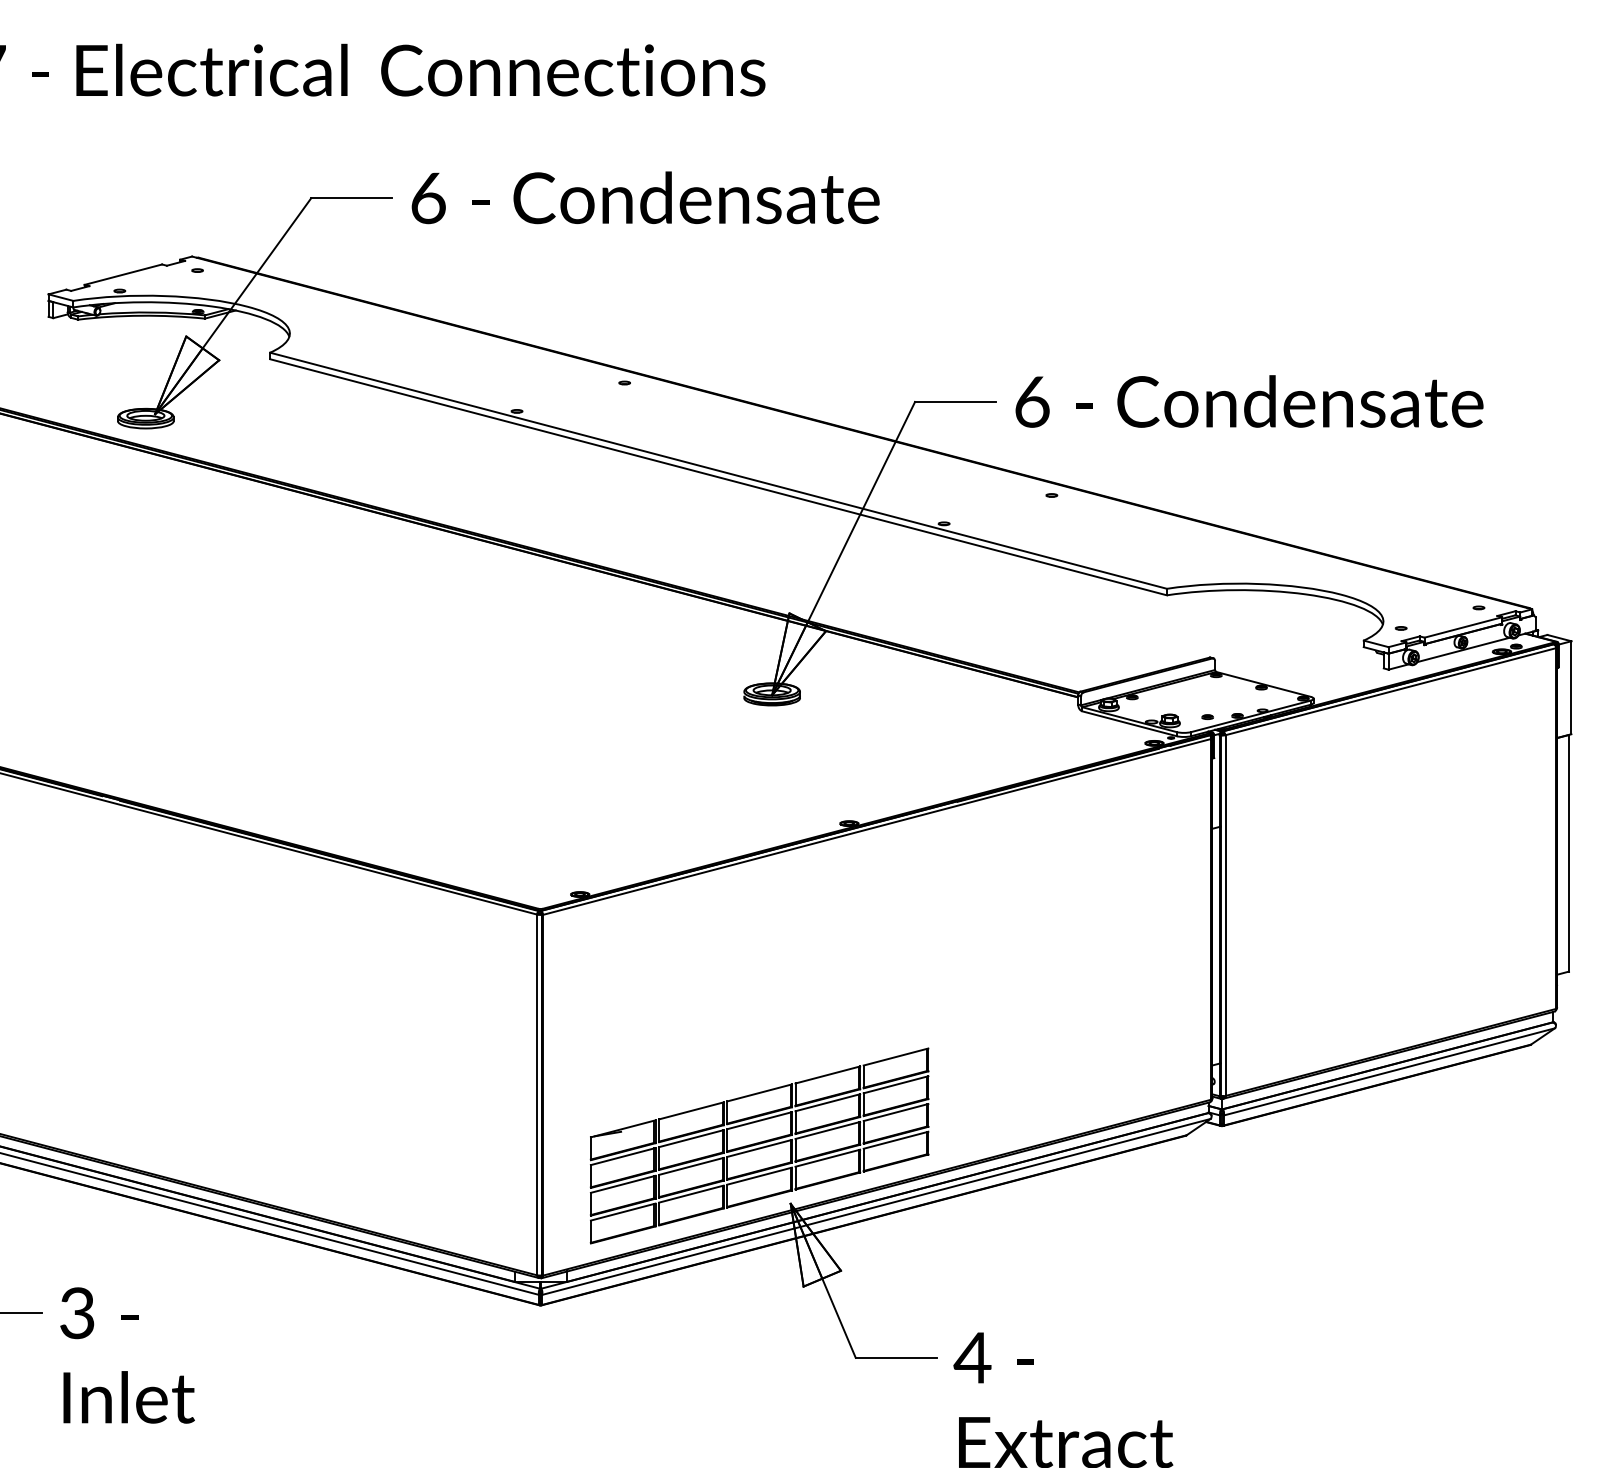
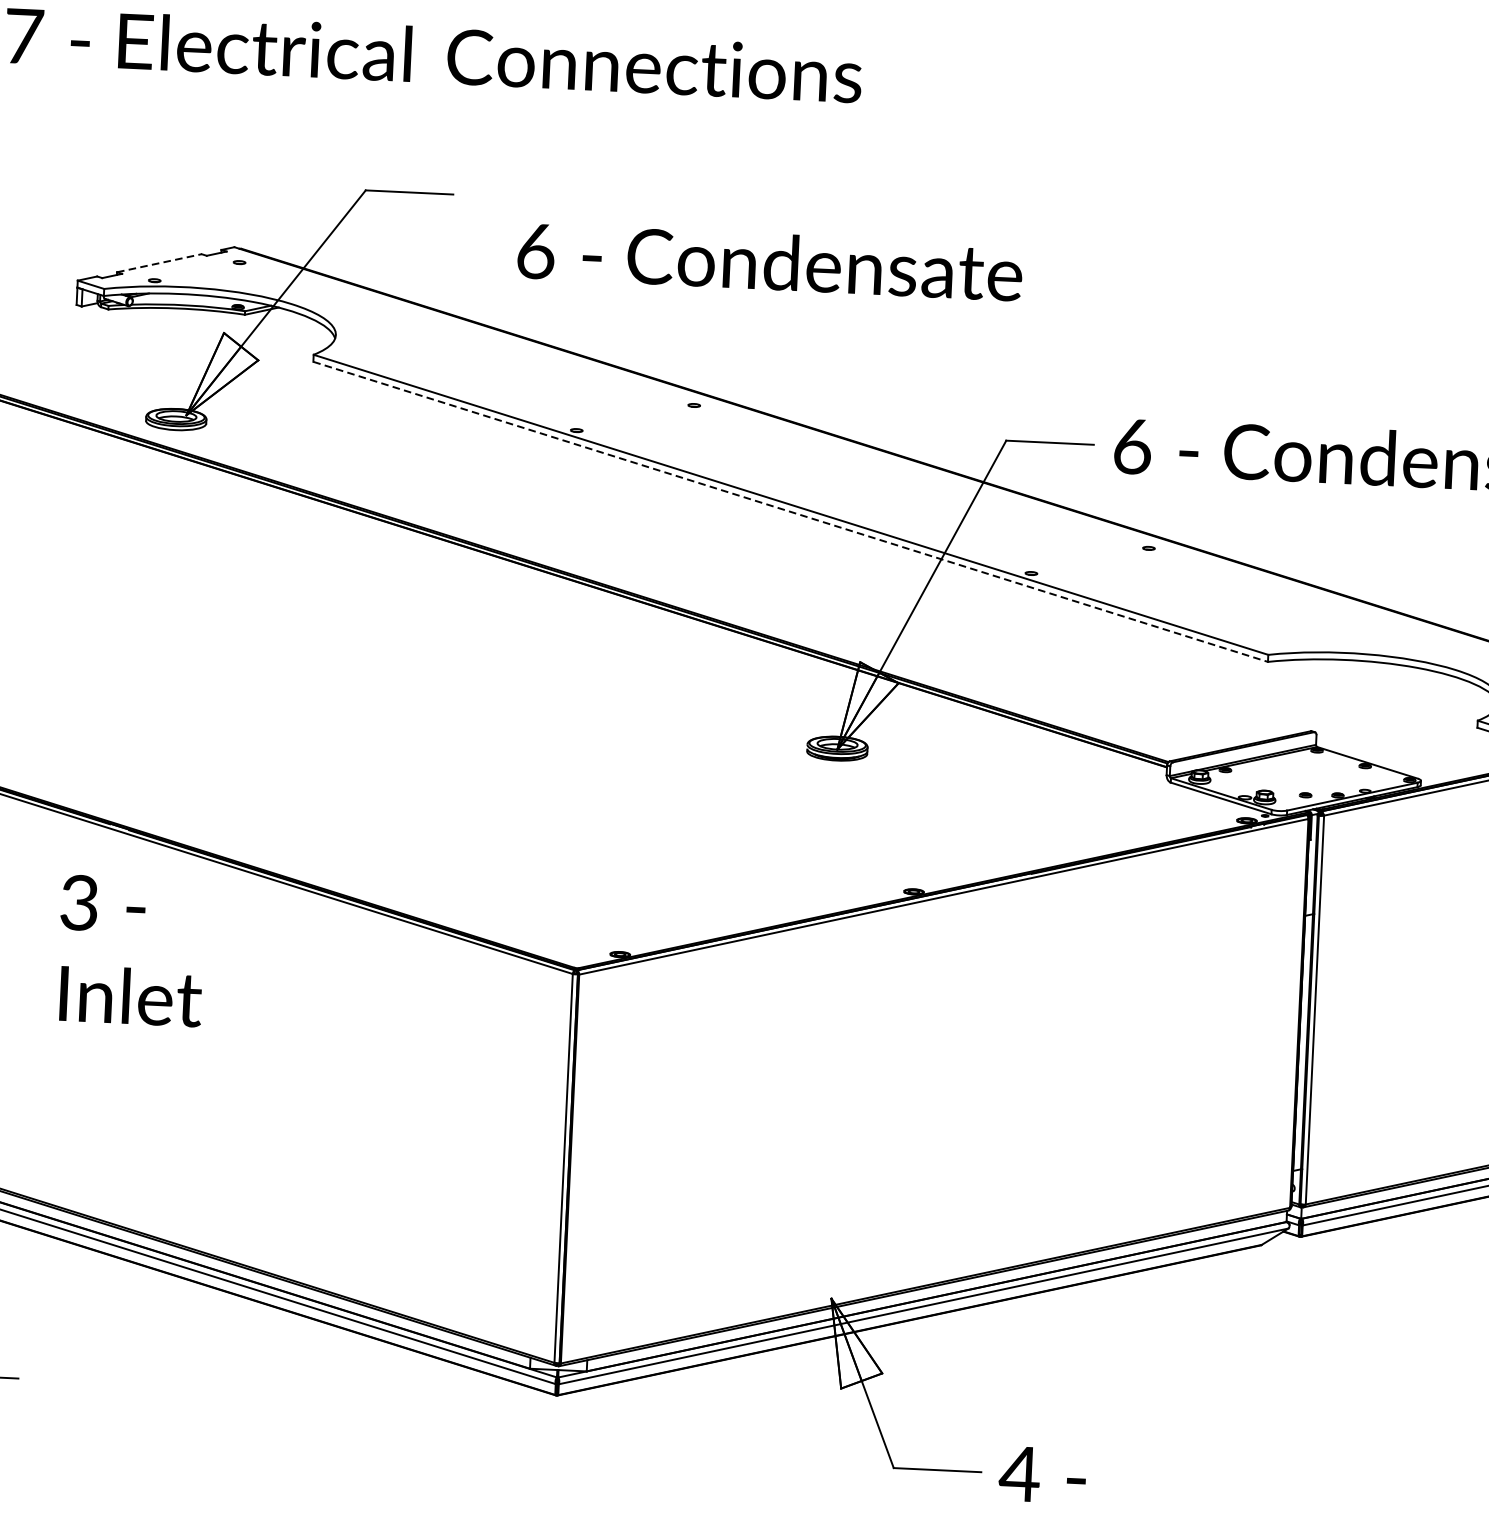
text: (645, 197) -> (769, 261), moved
line: (123, 274) -> (159, 263), solid -> dashed
line: (718, 477) -> (790, 512), solid -> dashed
part: (759, 1145) -> (800, 1234), removed
text: (127, 1355) -> (131, 950), moved

